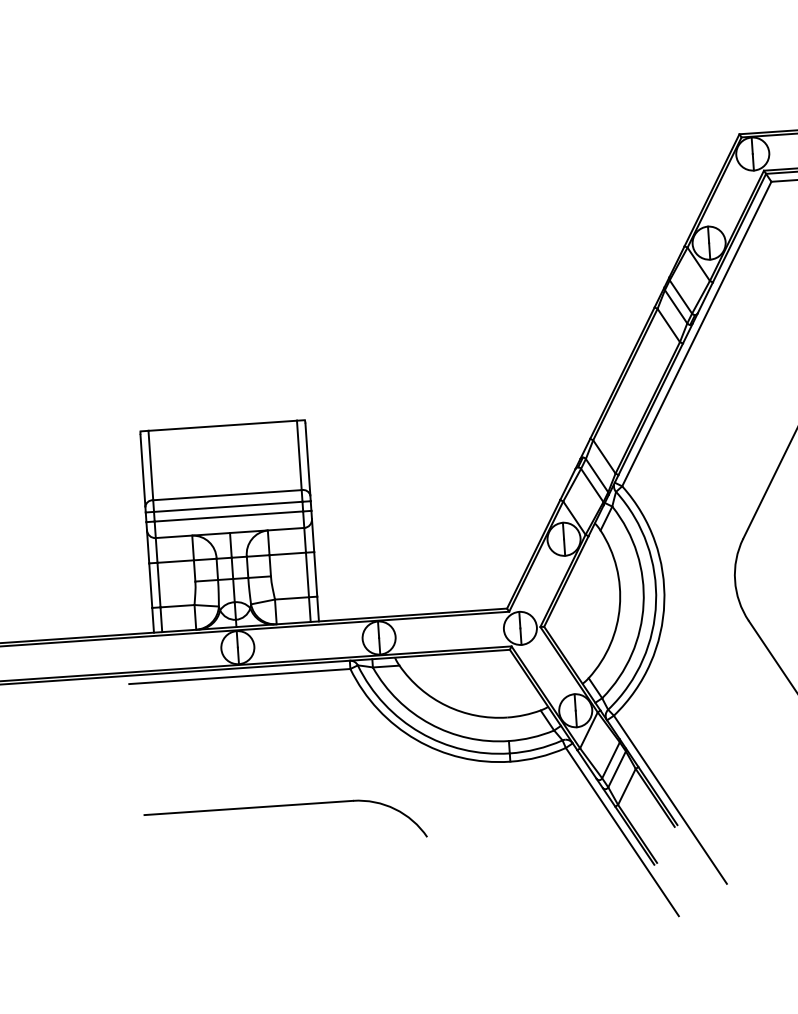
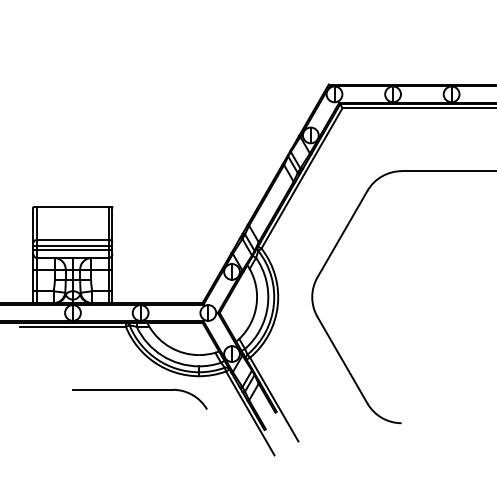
part: (283, 807) -> (139, 390), moved

